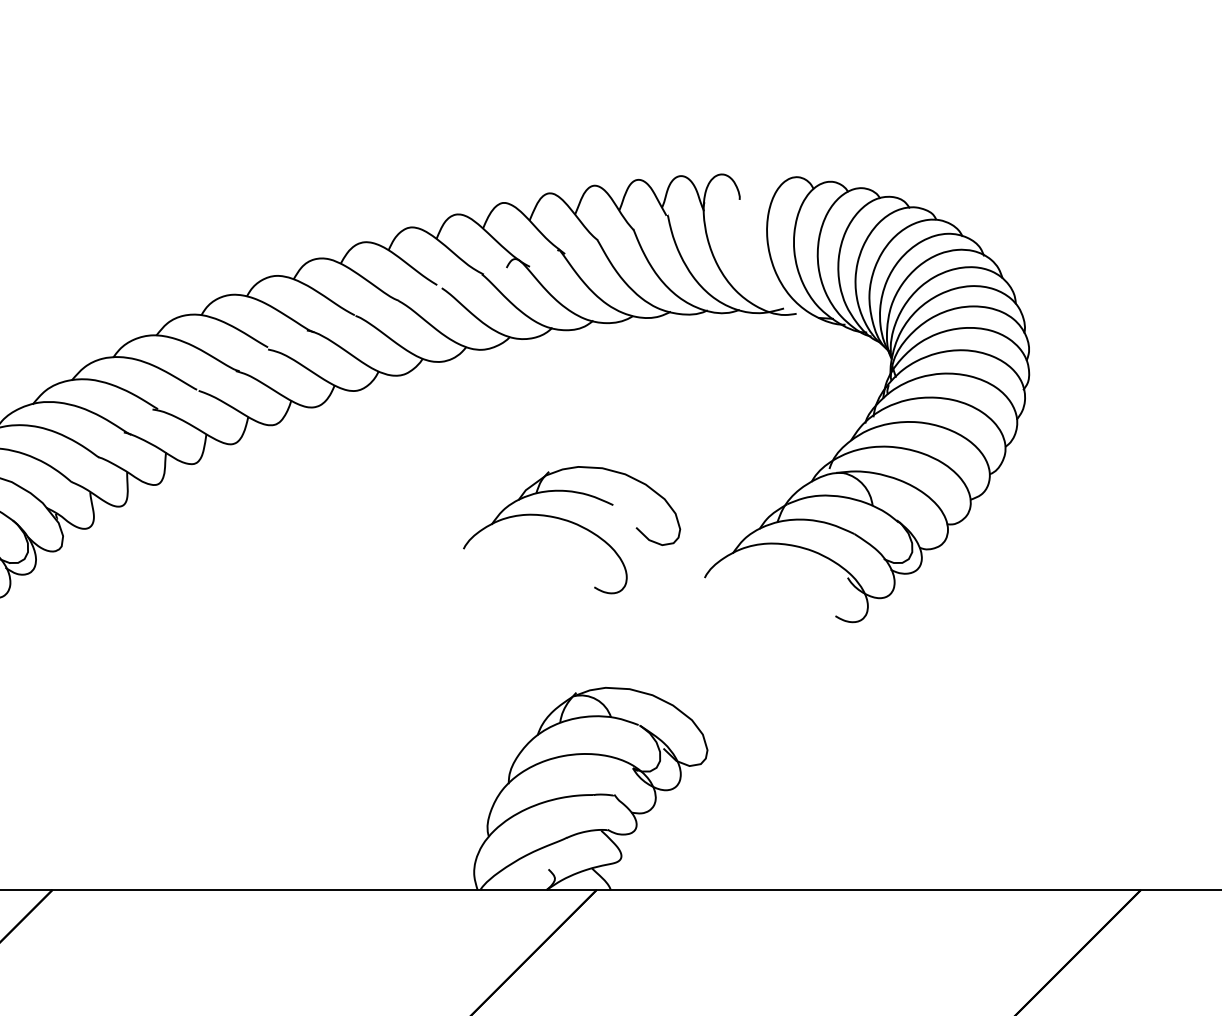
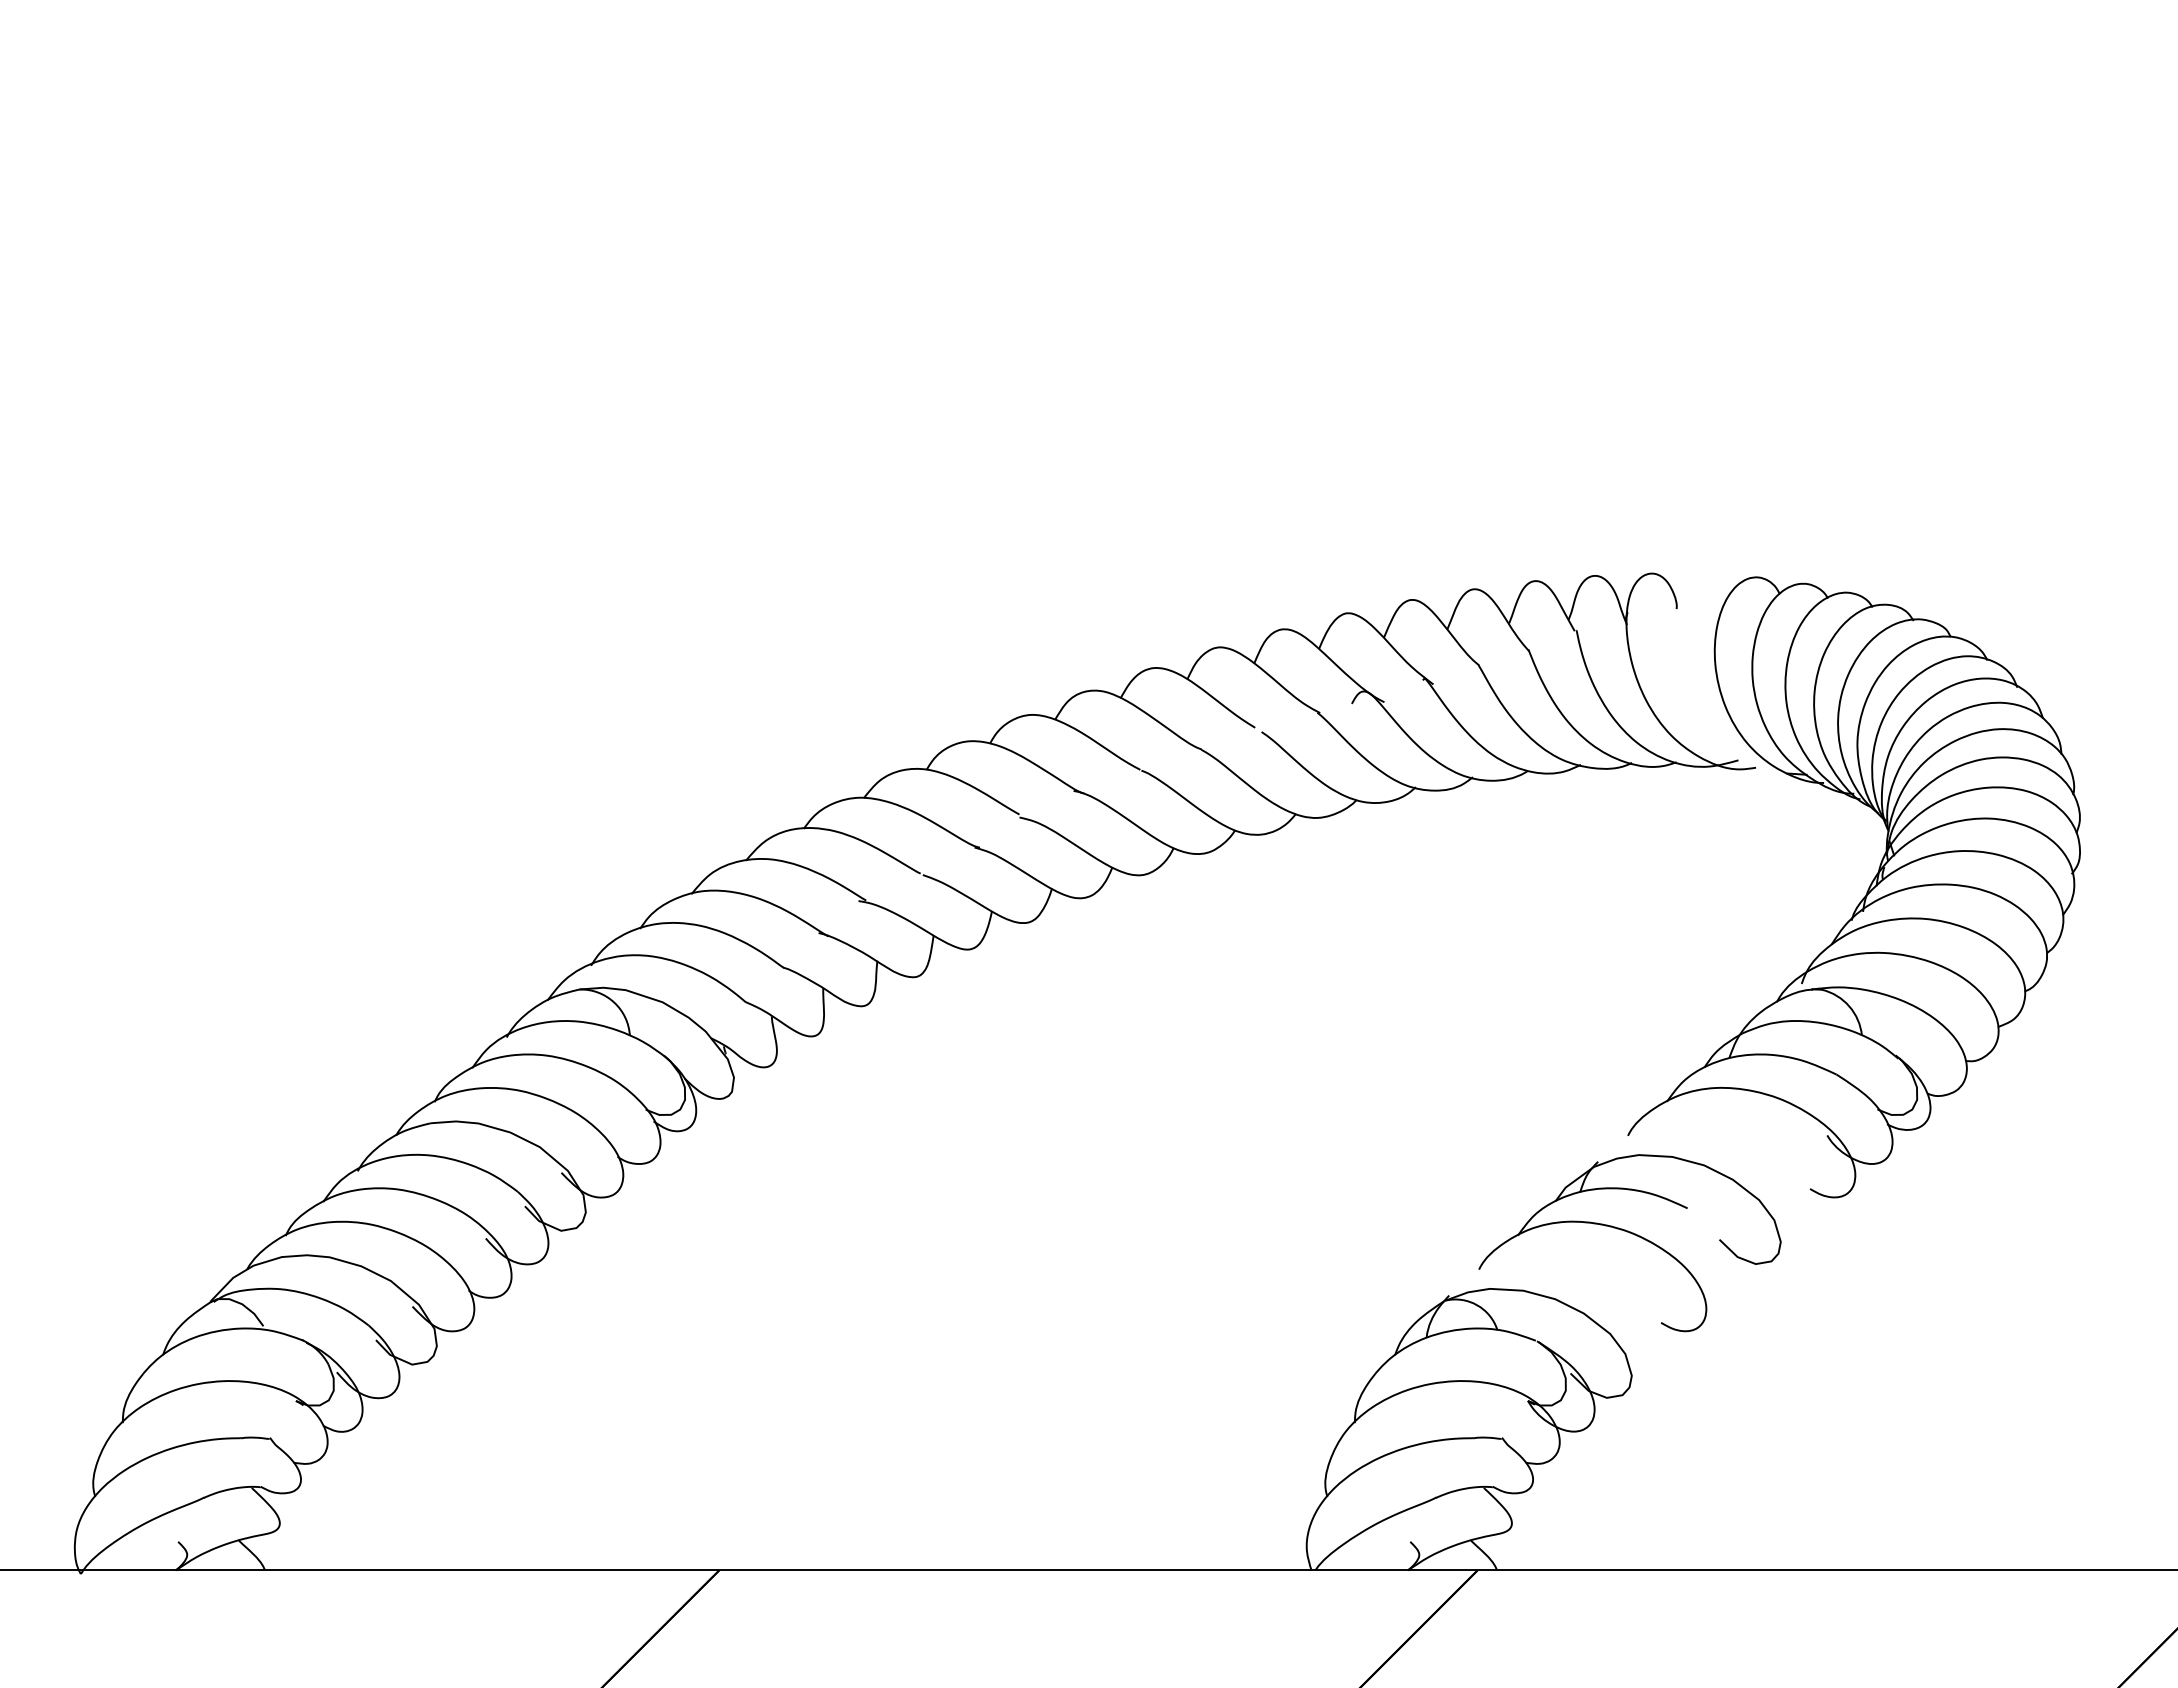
part: (575, 524) -> (1634, 1235), moved

